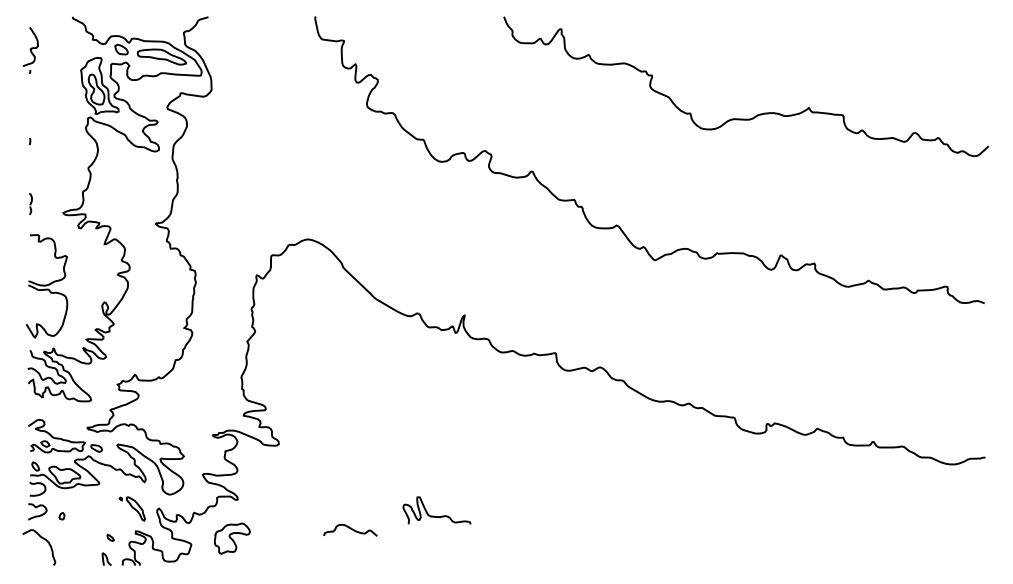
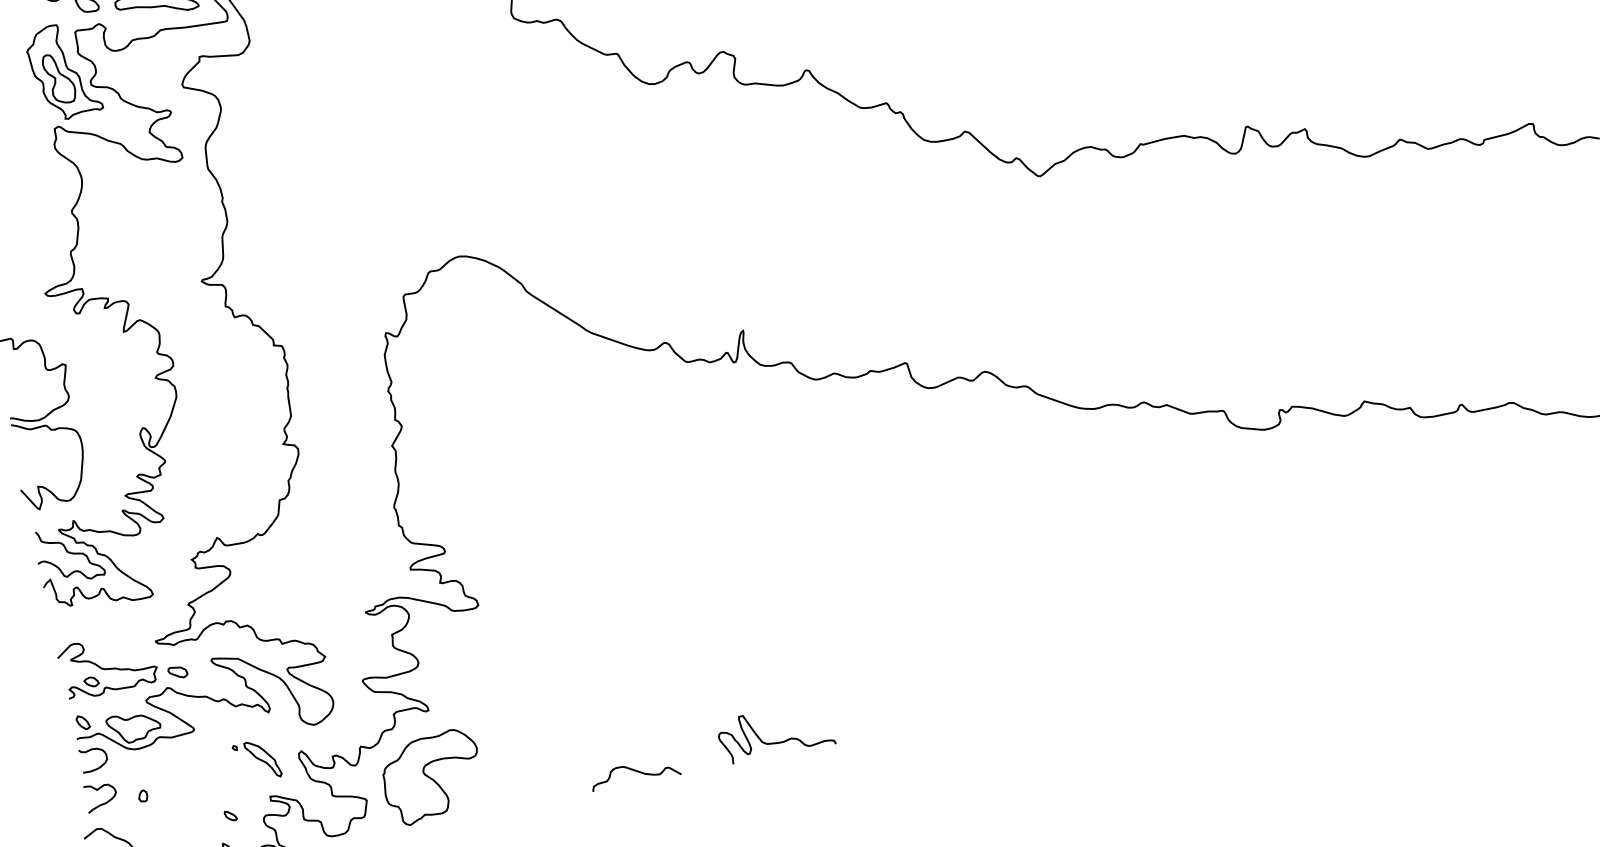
curve: (434, 515) -> (773, 741), moved
curve: (350, 529) -> (634, 772), moved
part: (232, 538) -> (432, 776), size x1.67

